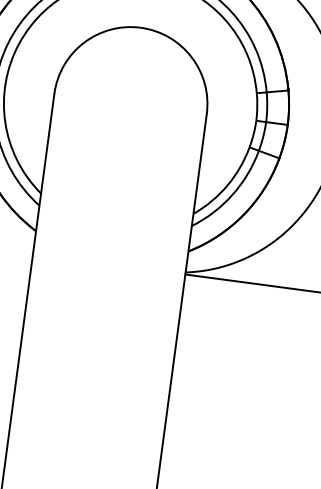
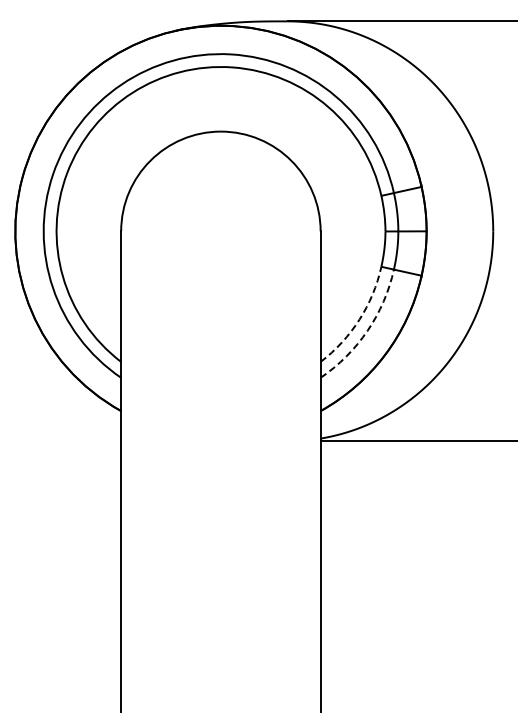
arc: (227, 185) -> (359, 319), solid -> dashed
arc: (232, 194) -> (367, 330), solid -> dashed

